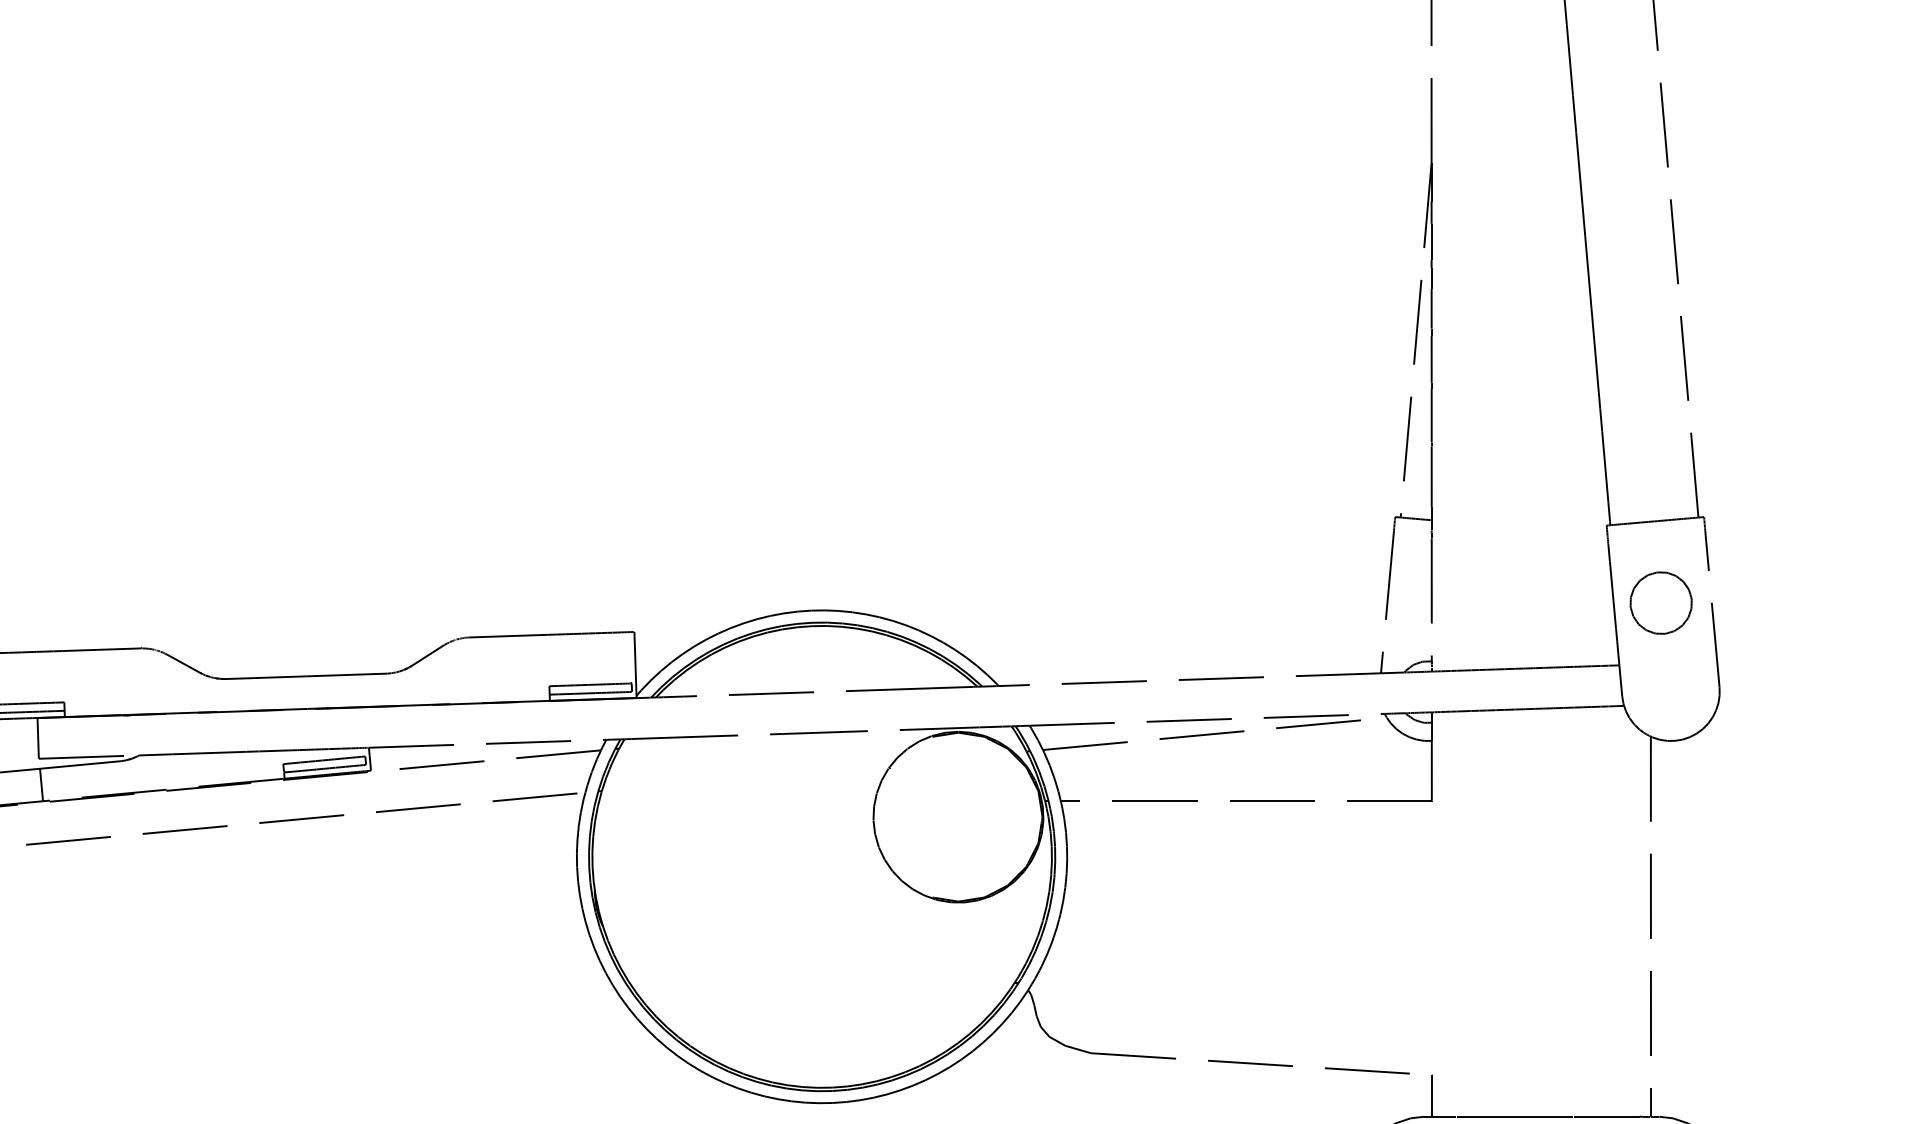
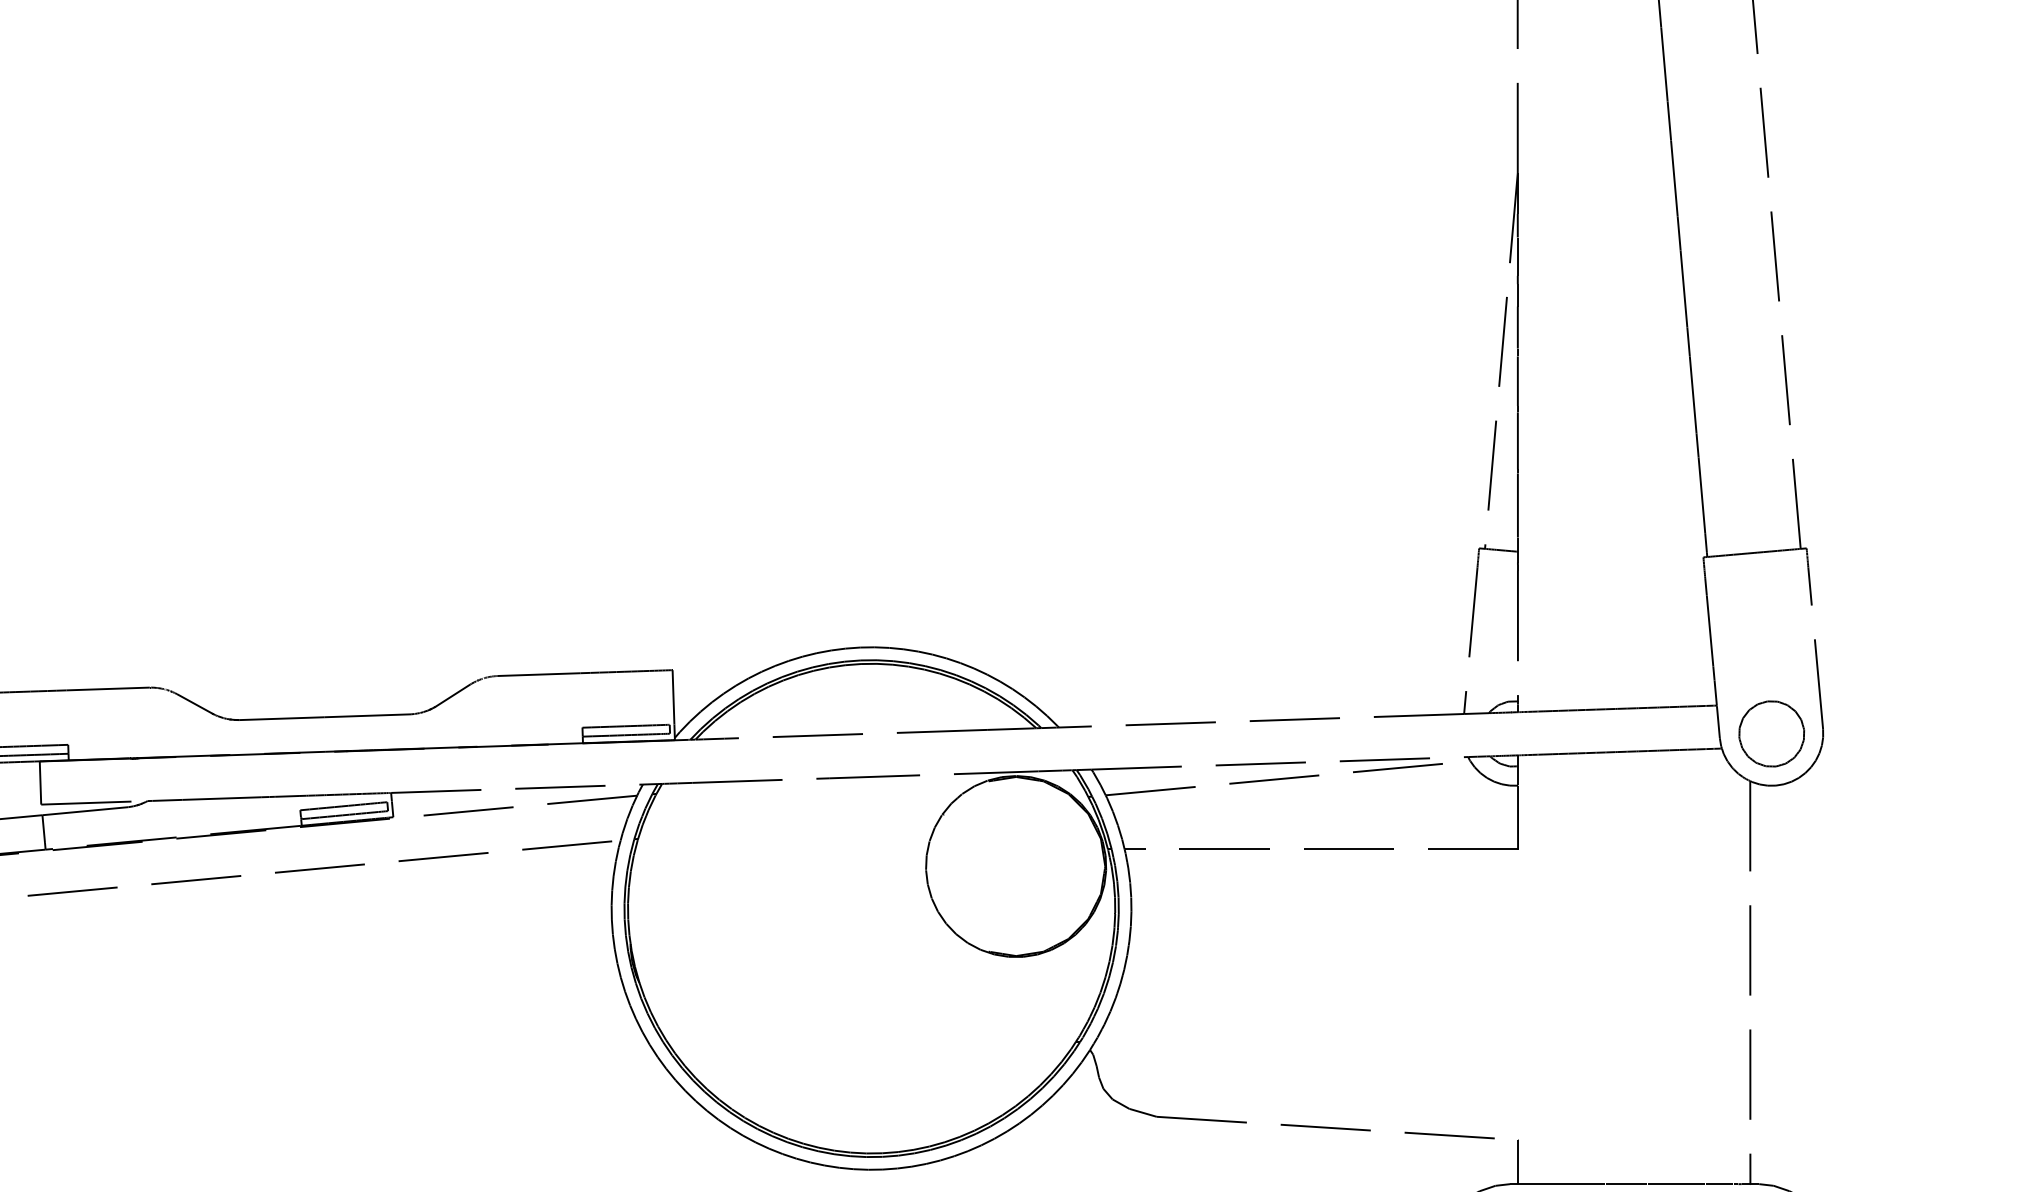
part: (1660, 602) -> (1771, 733), moved

